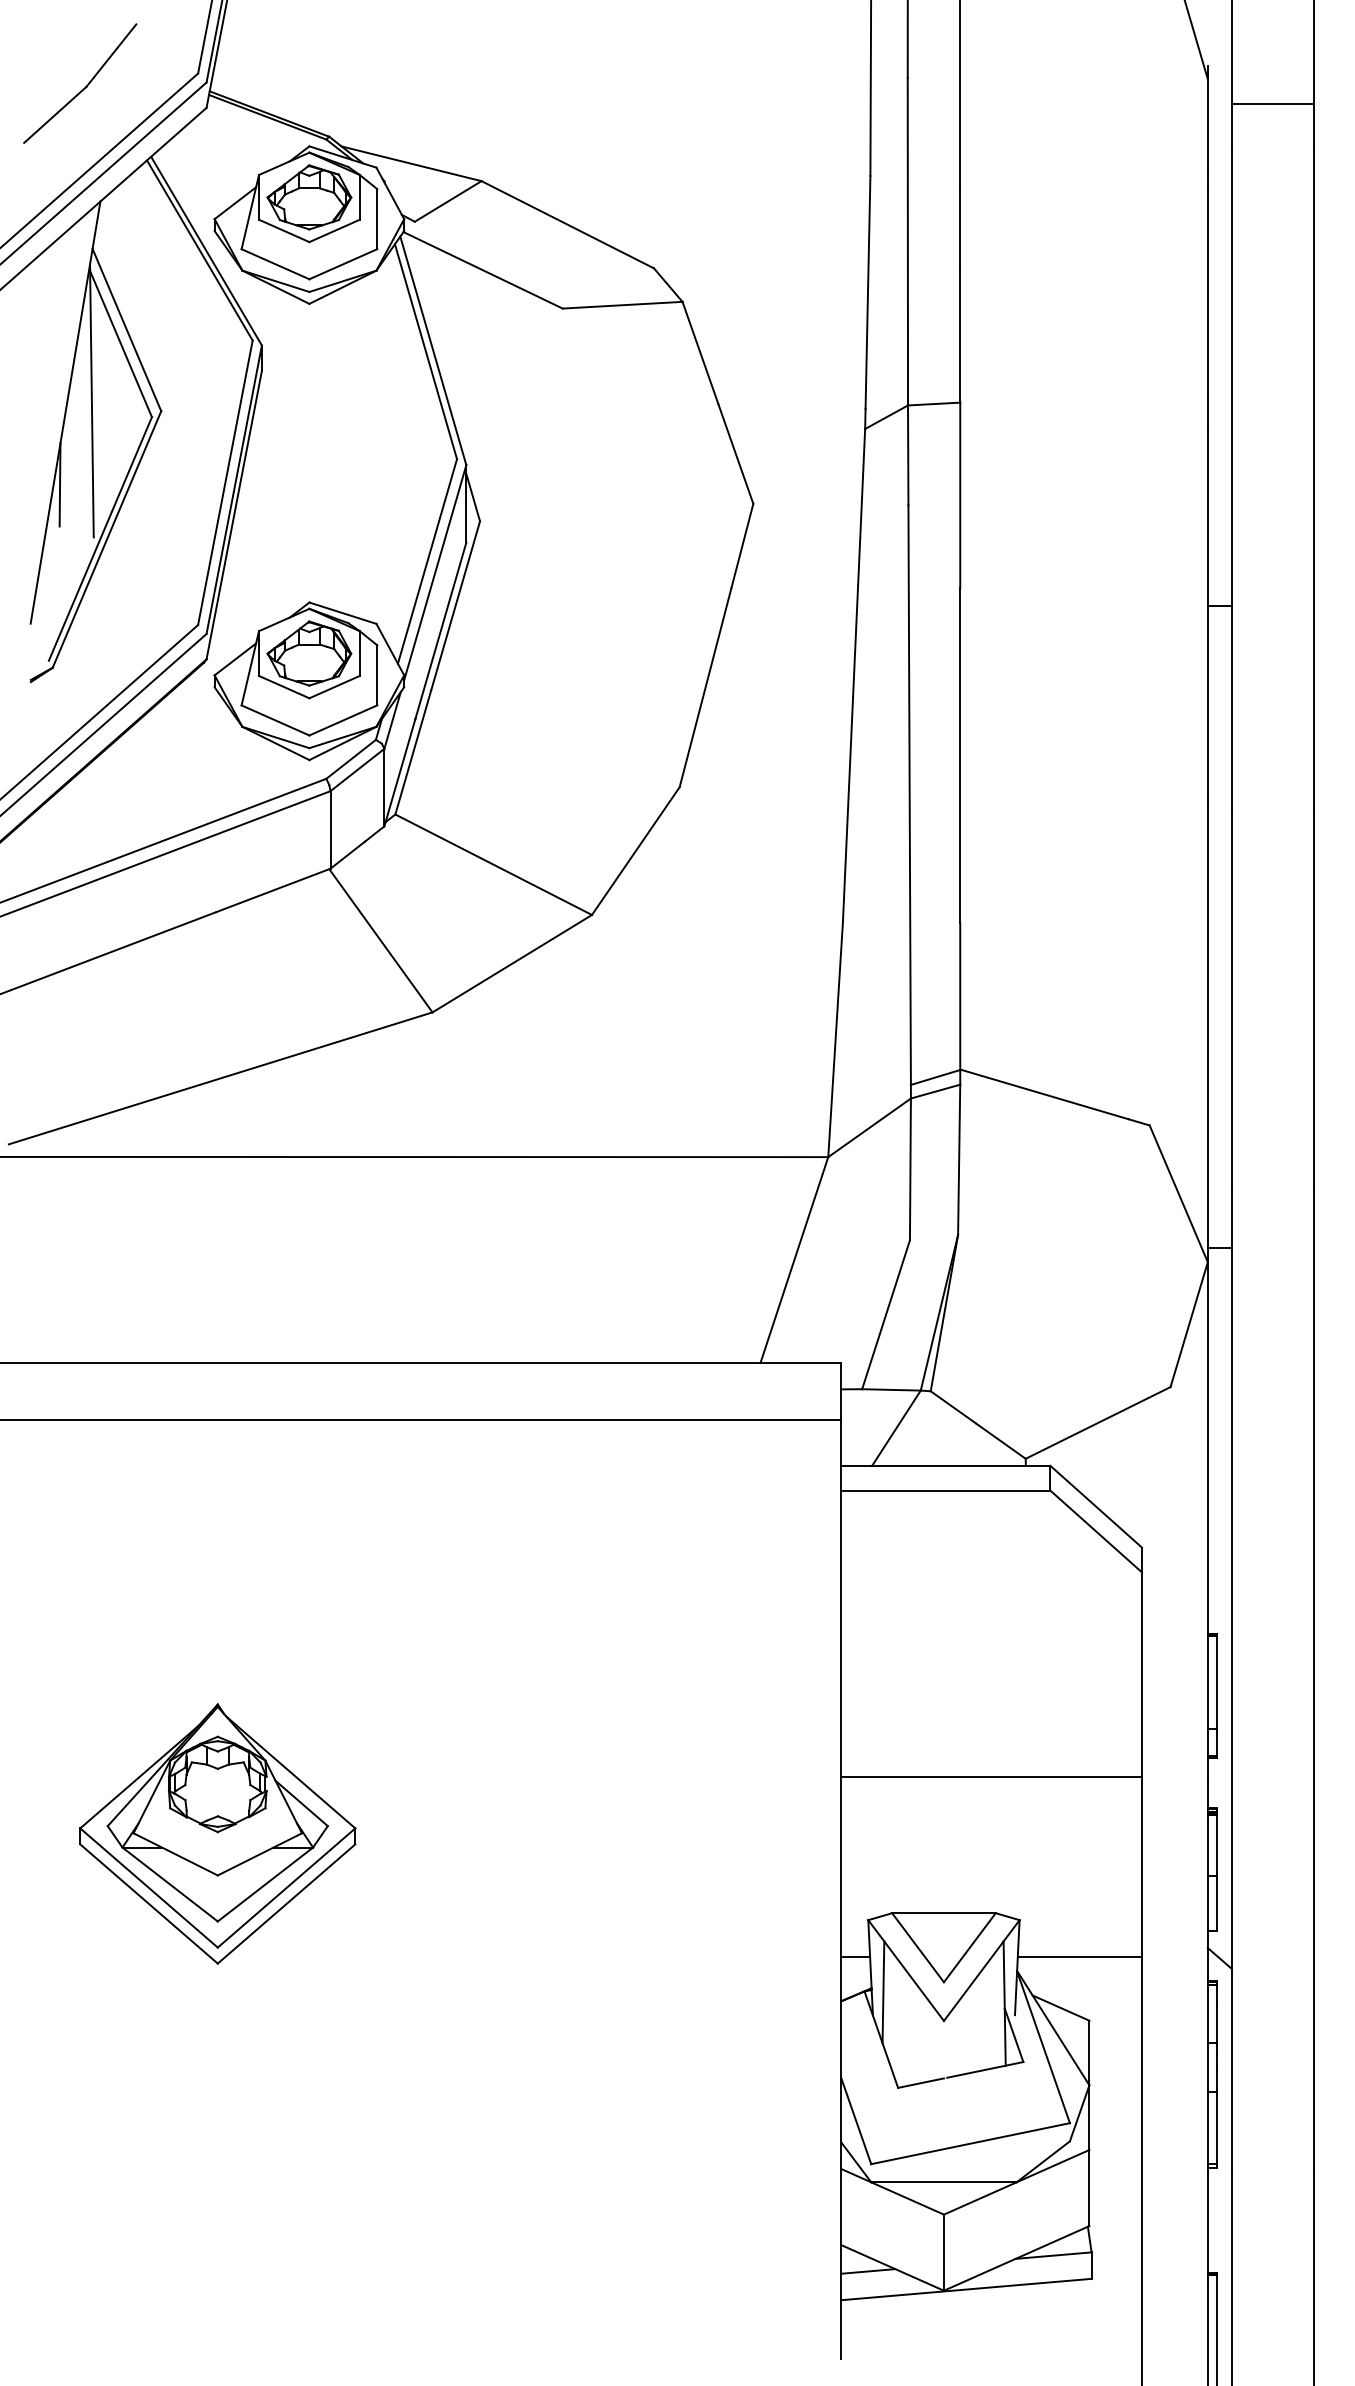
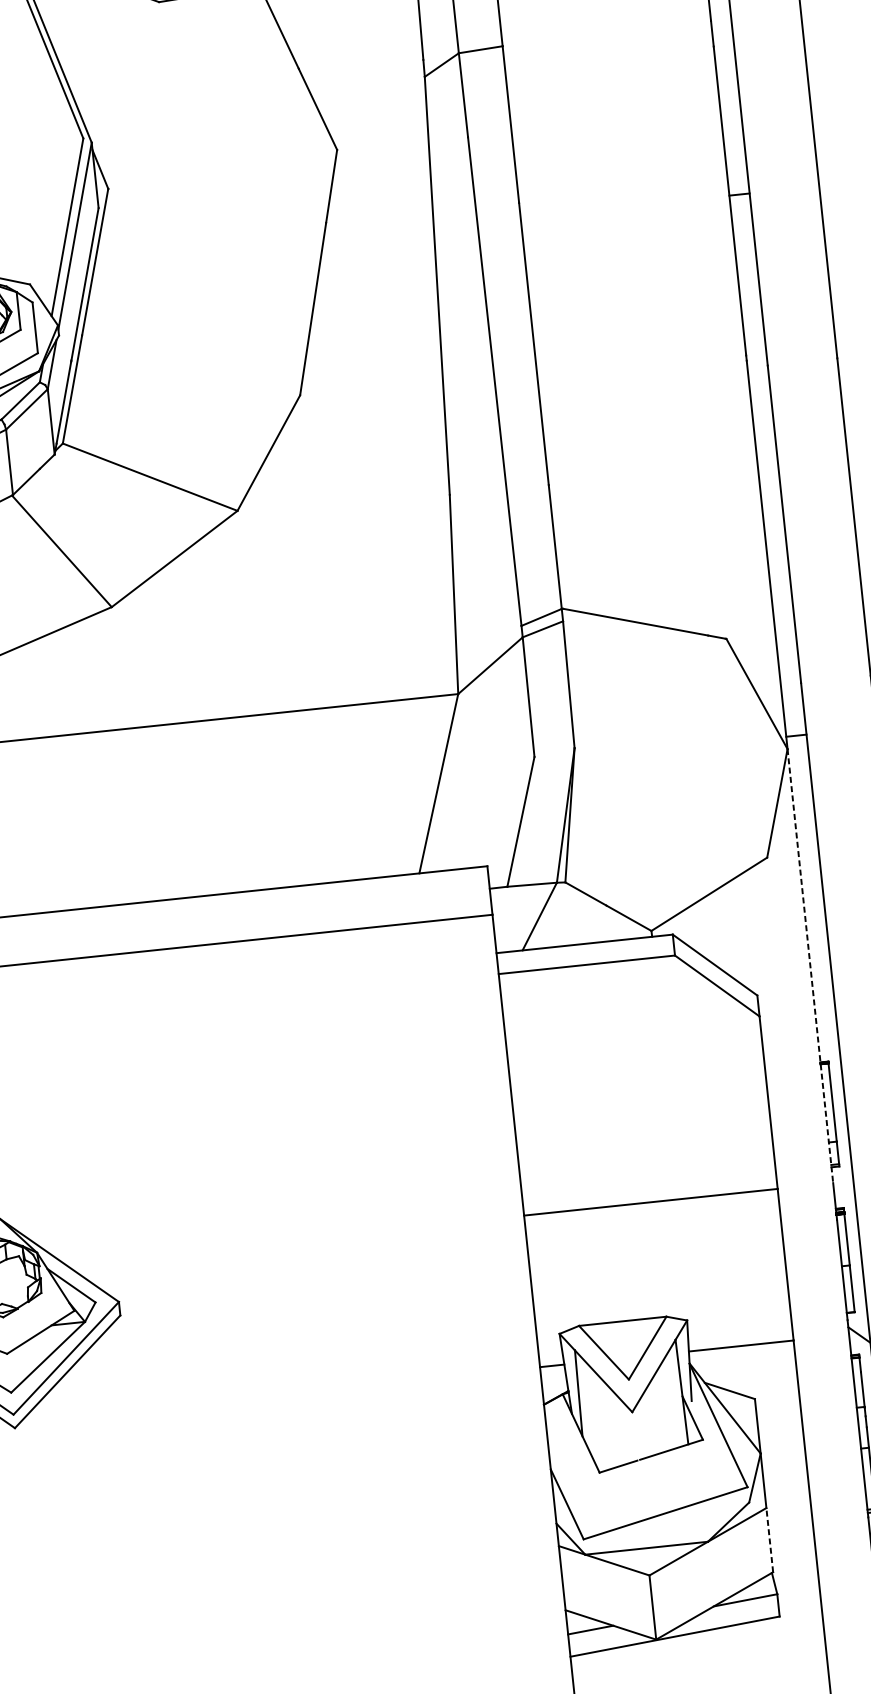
line: (1207, 1520) -> (810, 966), solid -> dashed
line: (1089, 2187) -> (769, 1539), solid -> dashed

